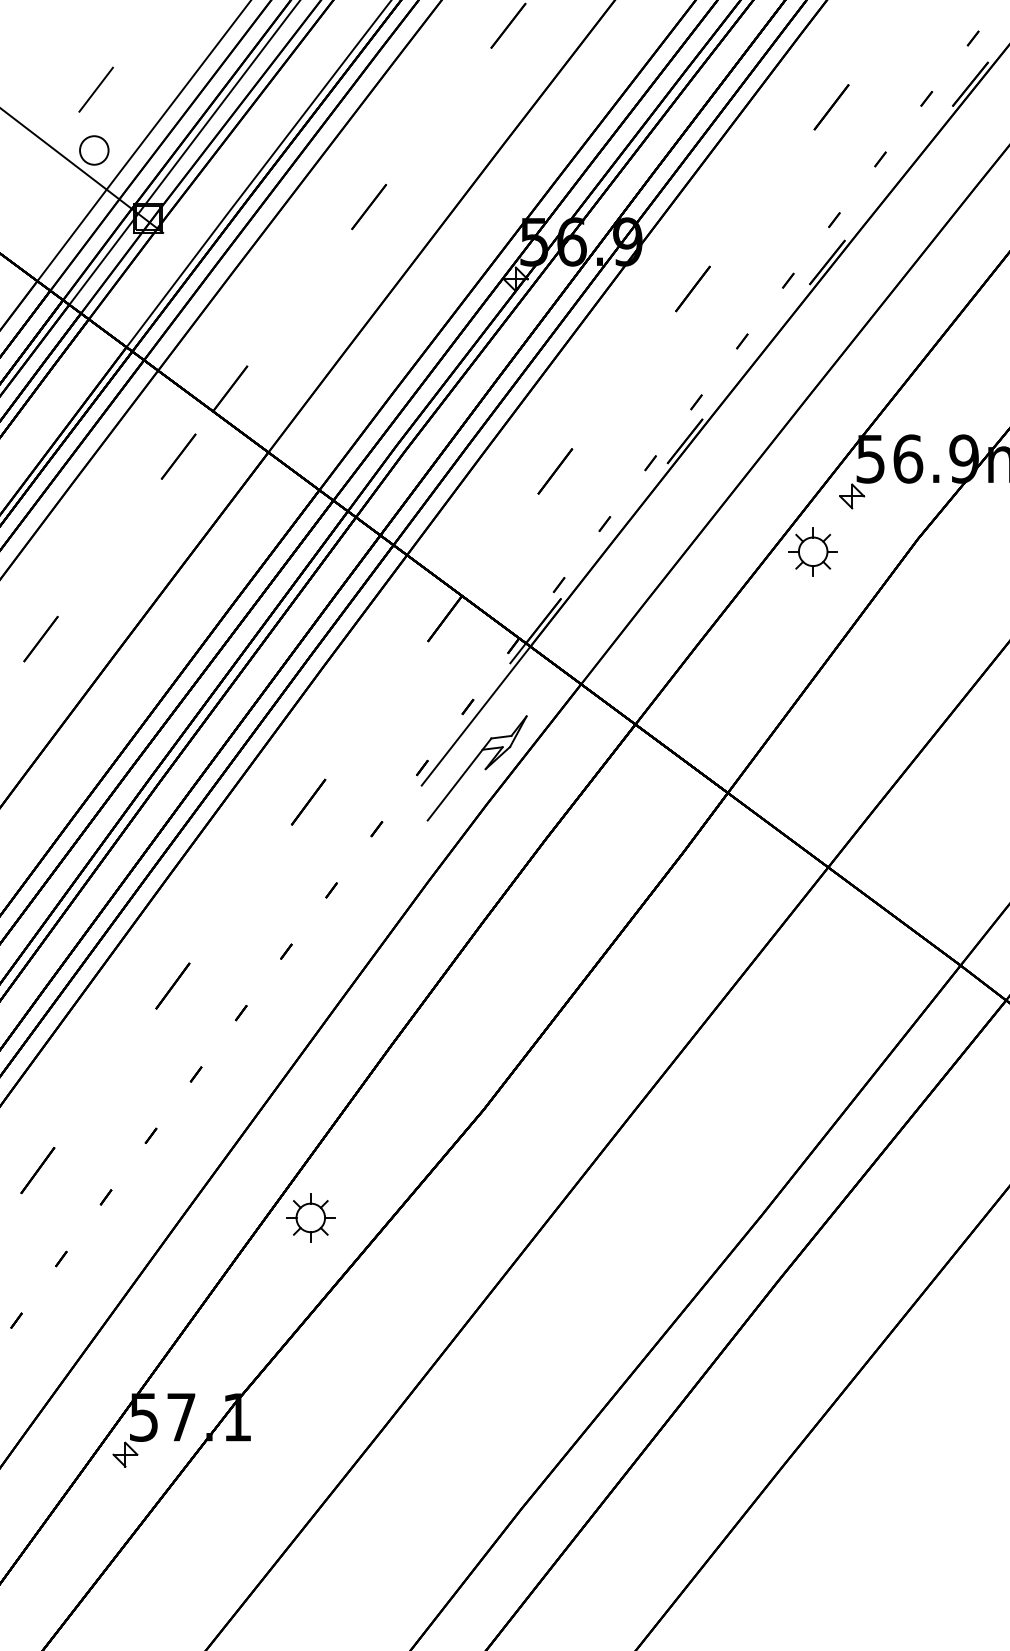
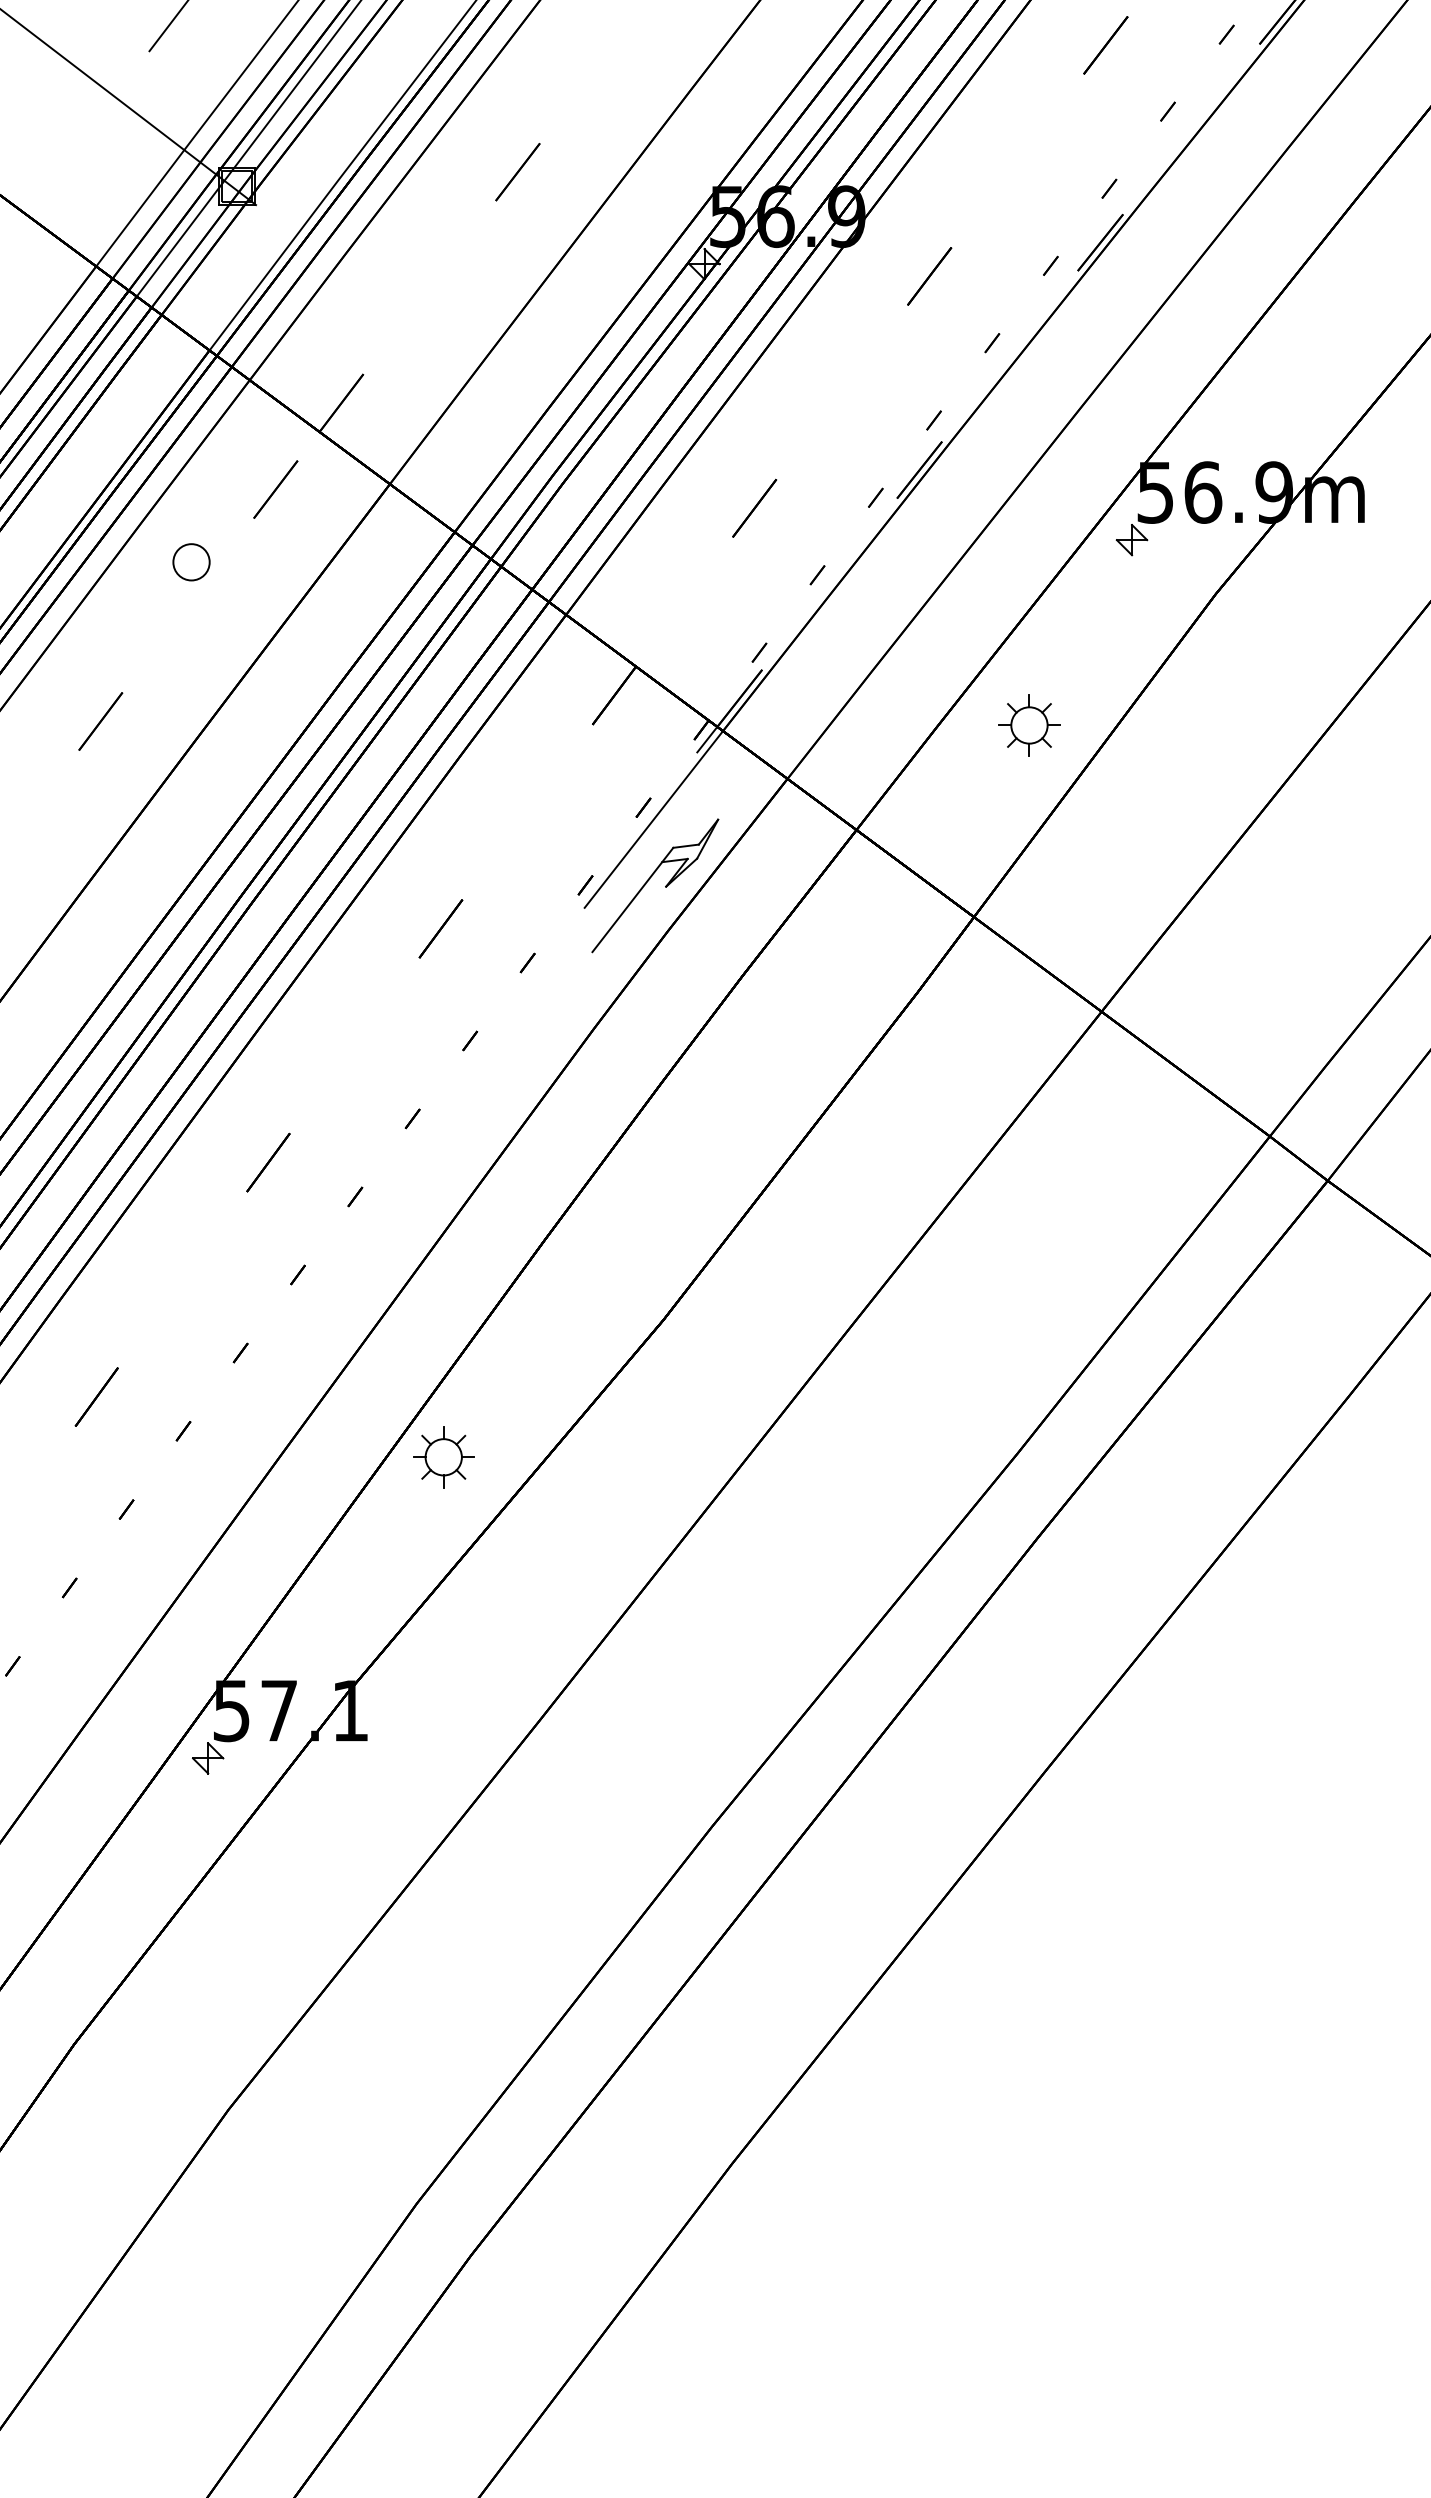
part: (94, 150) -> (191, 562), moved
part: (813, 551) -> (1029, 725), moved

